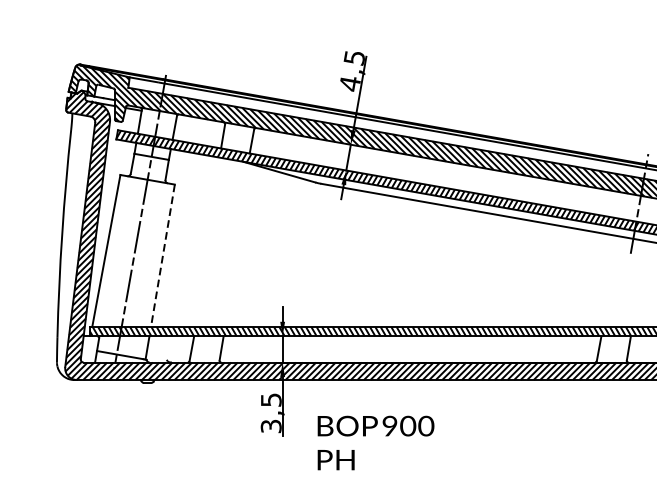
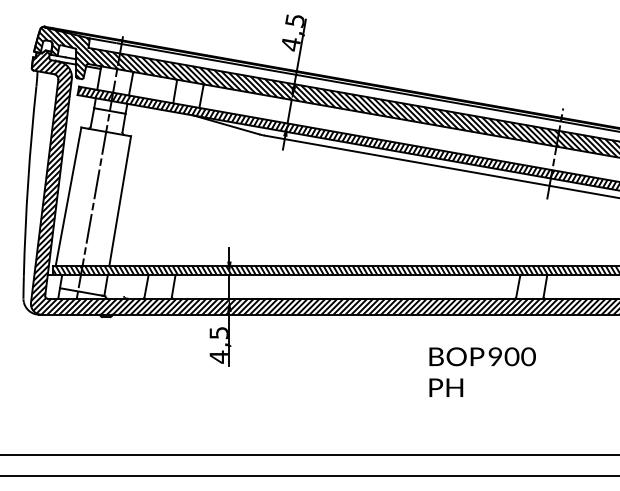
line: (163, 256) -> (120, 201), dashed -> solid
text: (270, 425) -> (218, 356), 3,5 -> 4,5
text: (375, 442) -> (482, 371), moved

